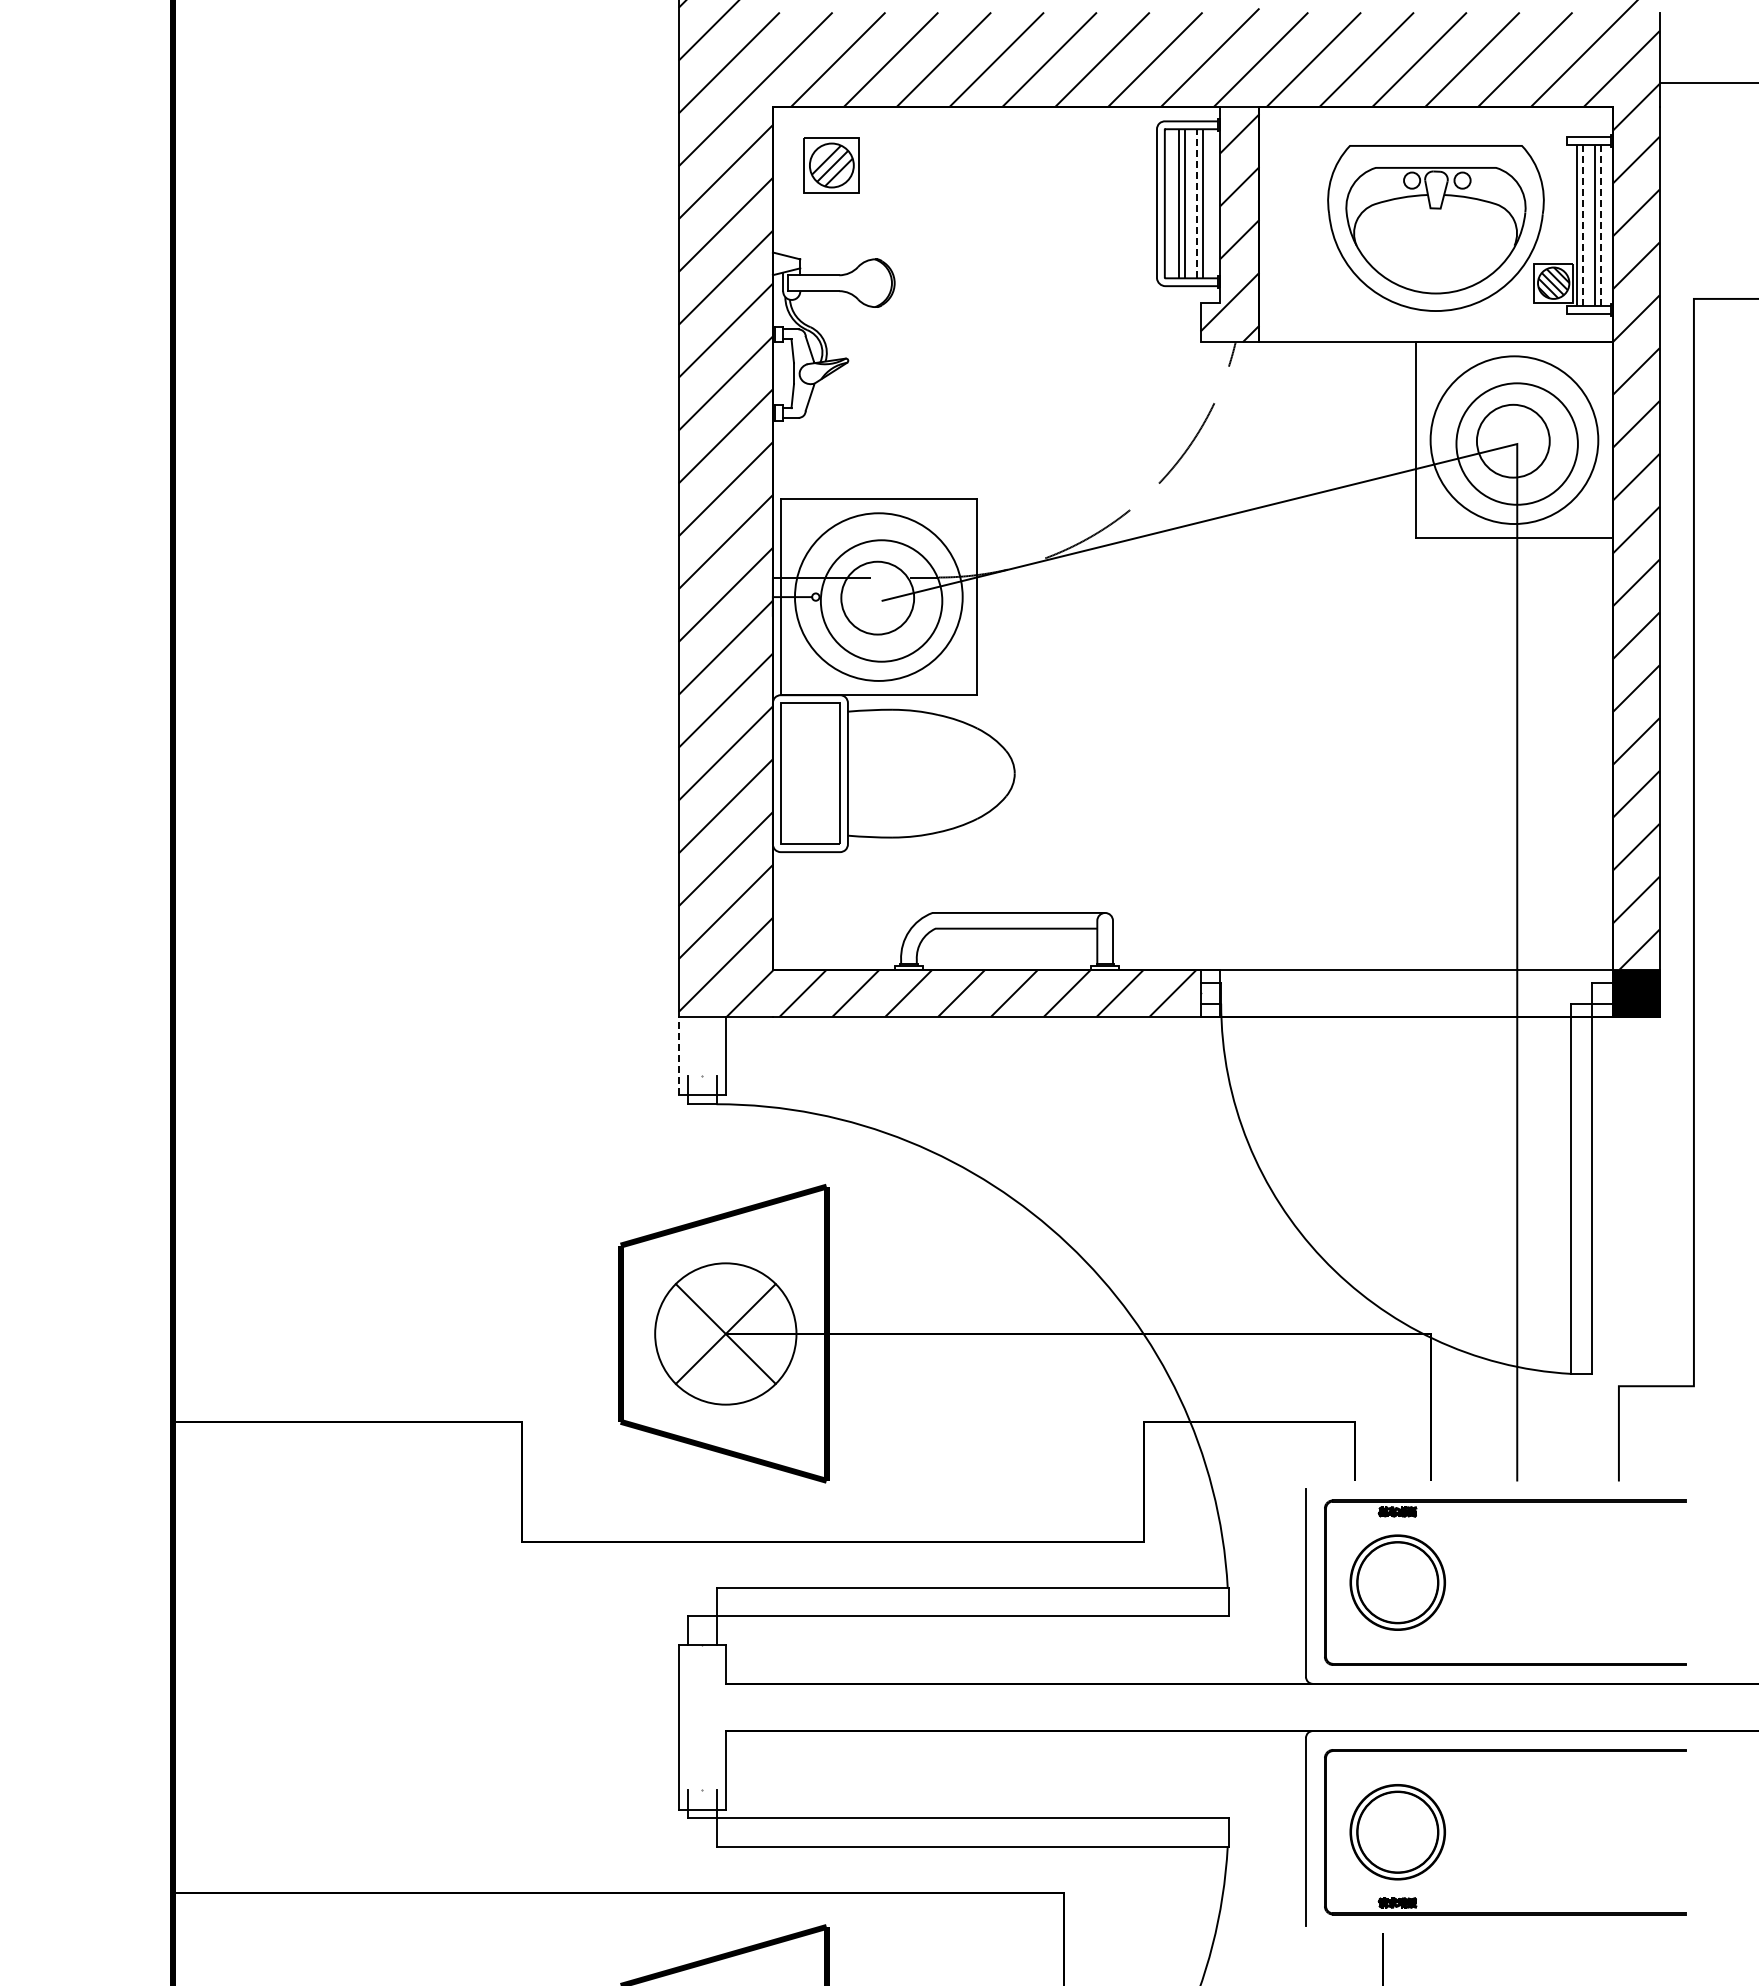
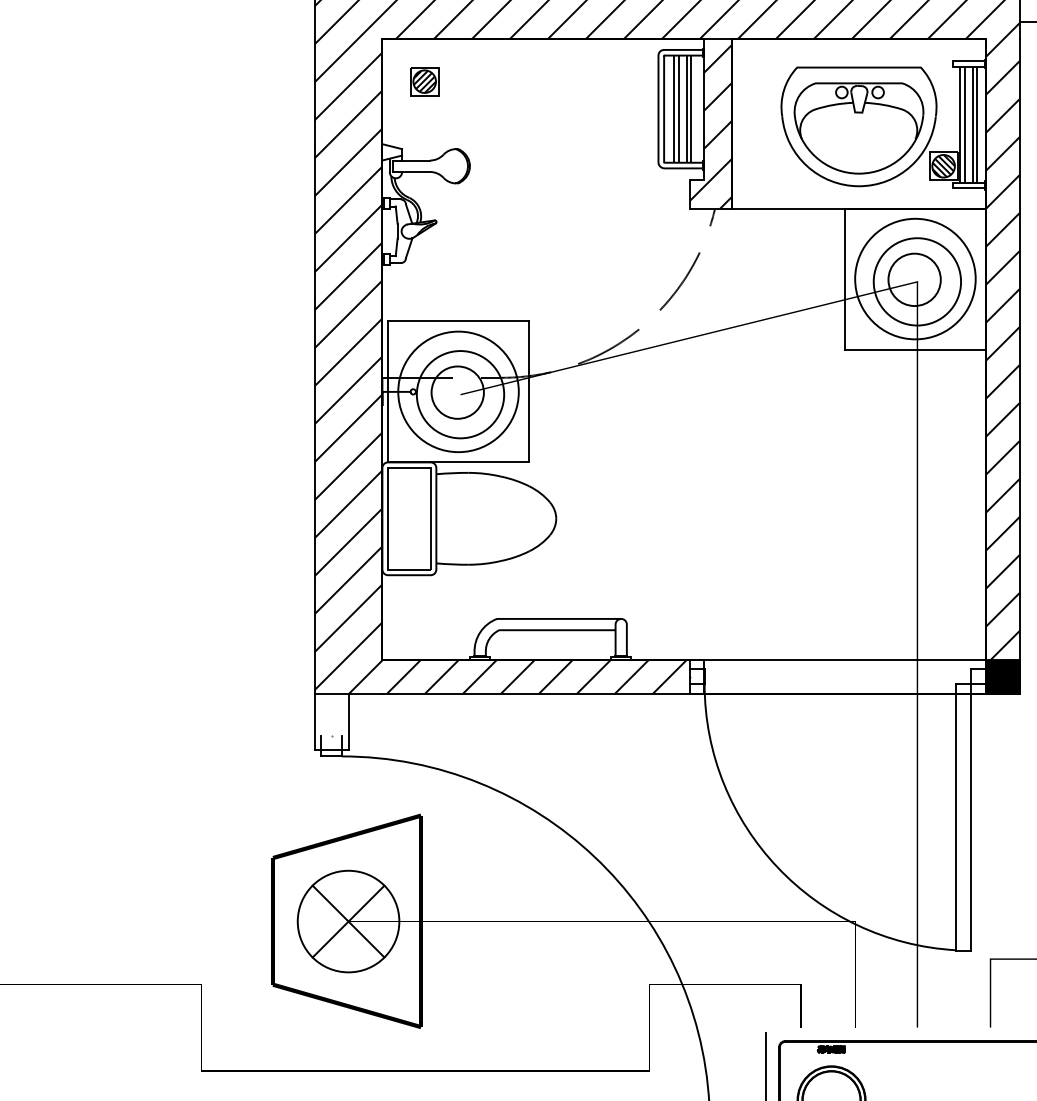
part: (831, 165) -> (424, 81), size x0.71
line: (1196, 203) -> (686, 108), dashed -> solid
line: (1582, 224) -> (964, 124), dashed -> solid
line: (1600, 224) -> (977, 124), dashed -> solid
line: (678, 1055) -> (314, 721), dashed -> solid

